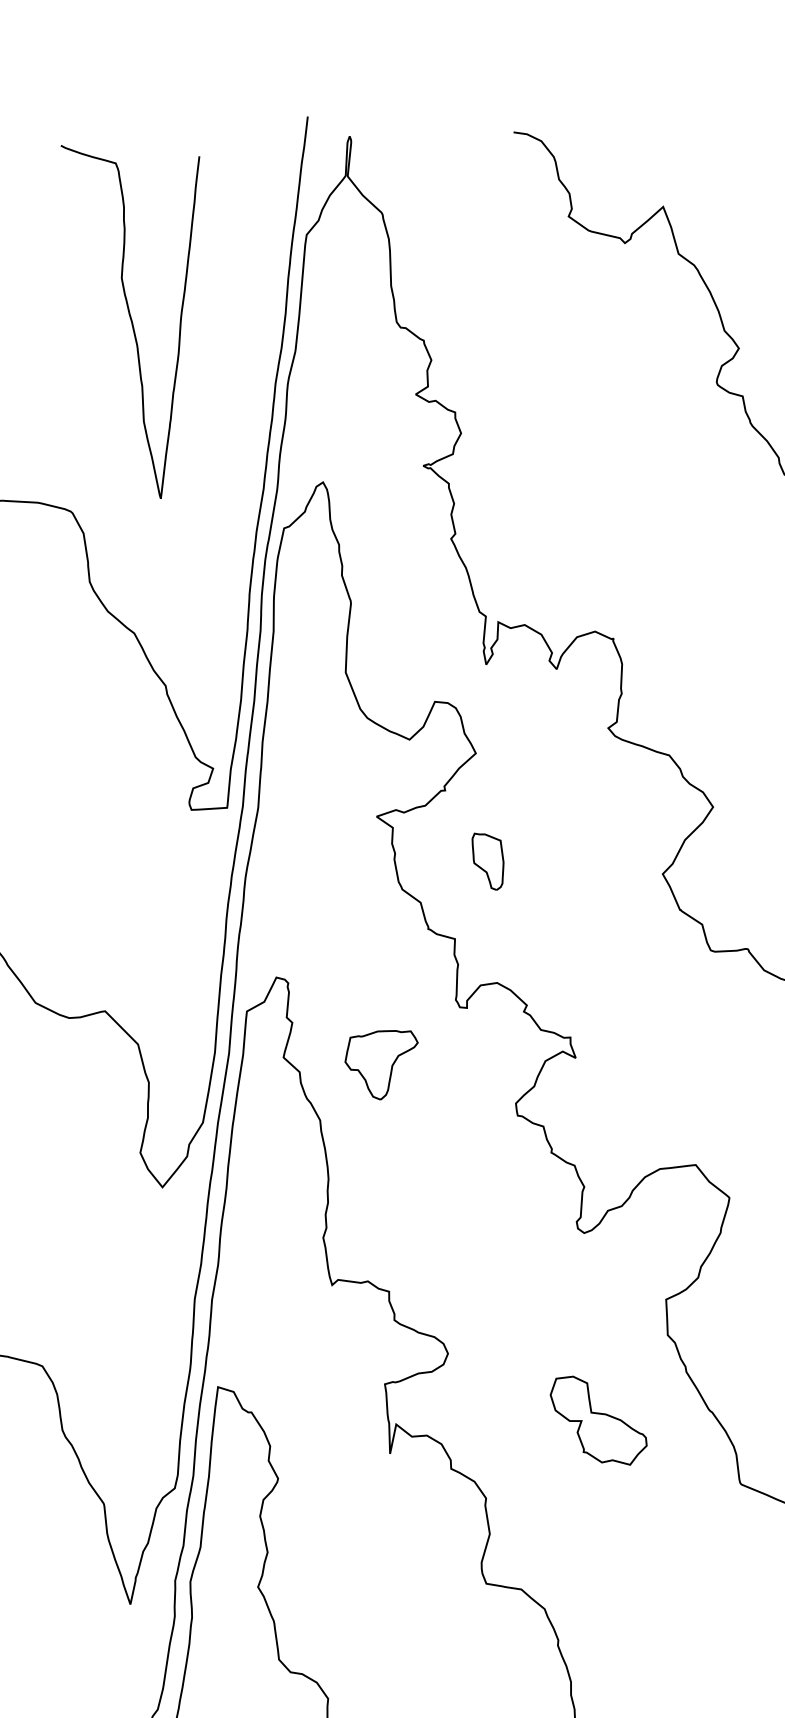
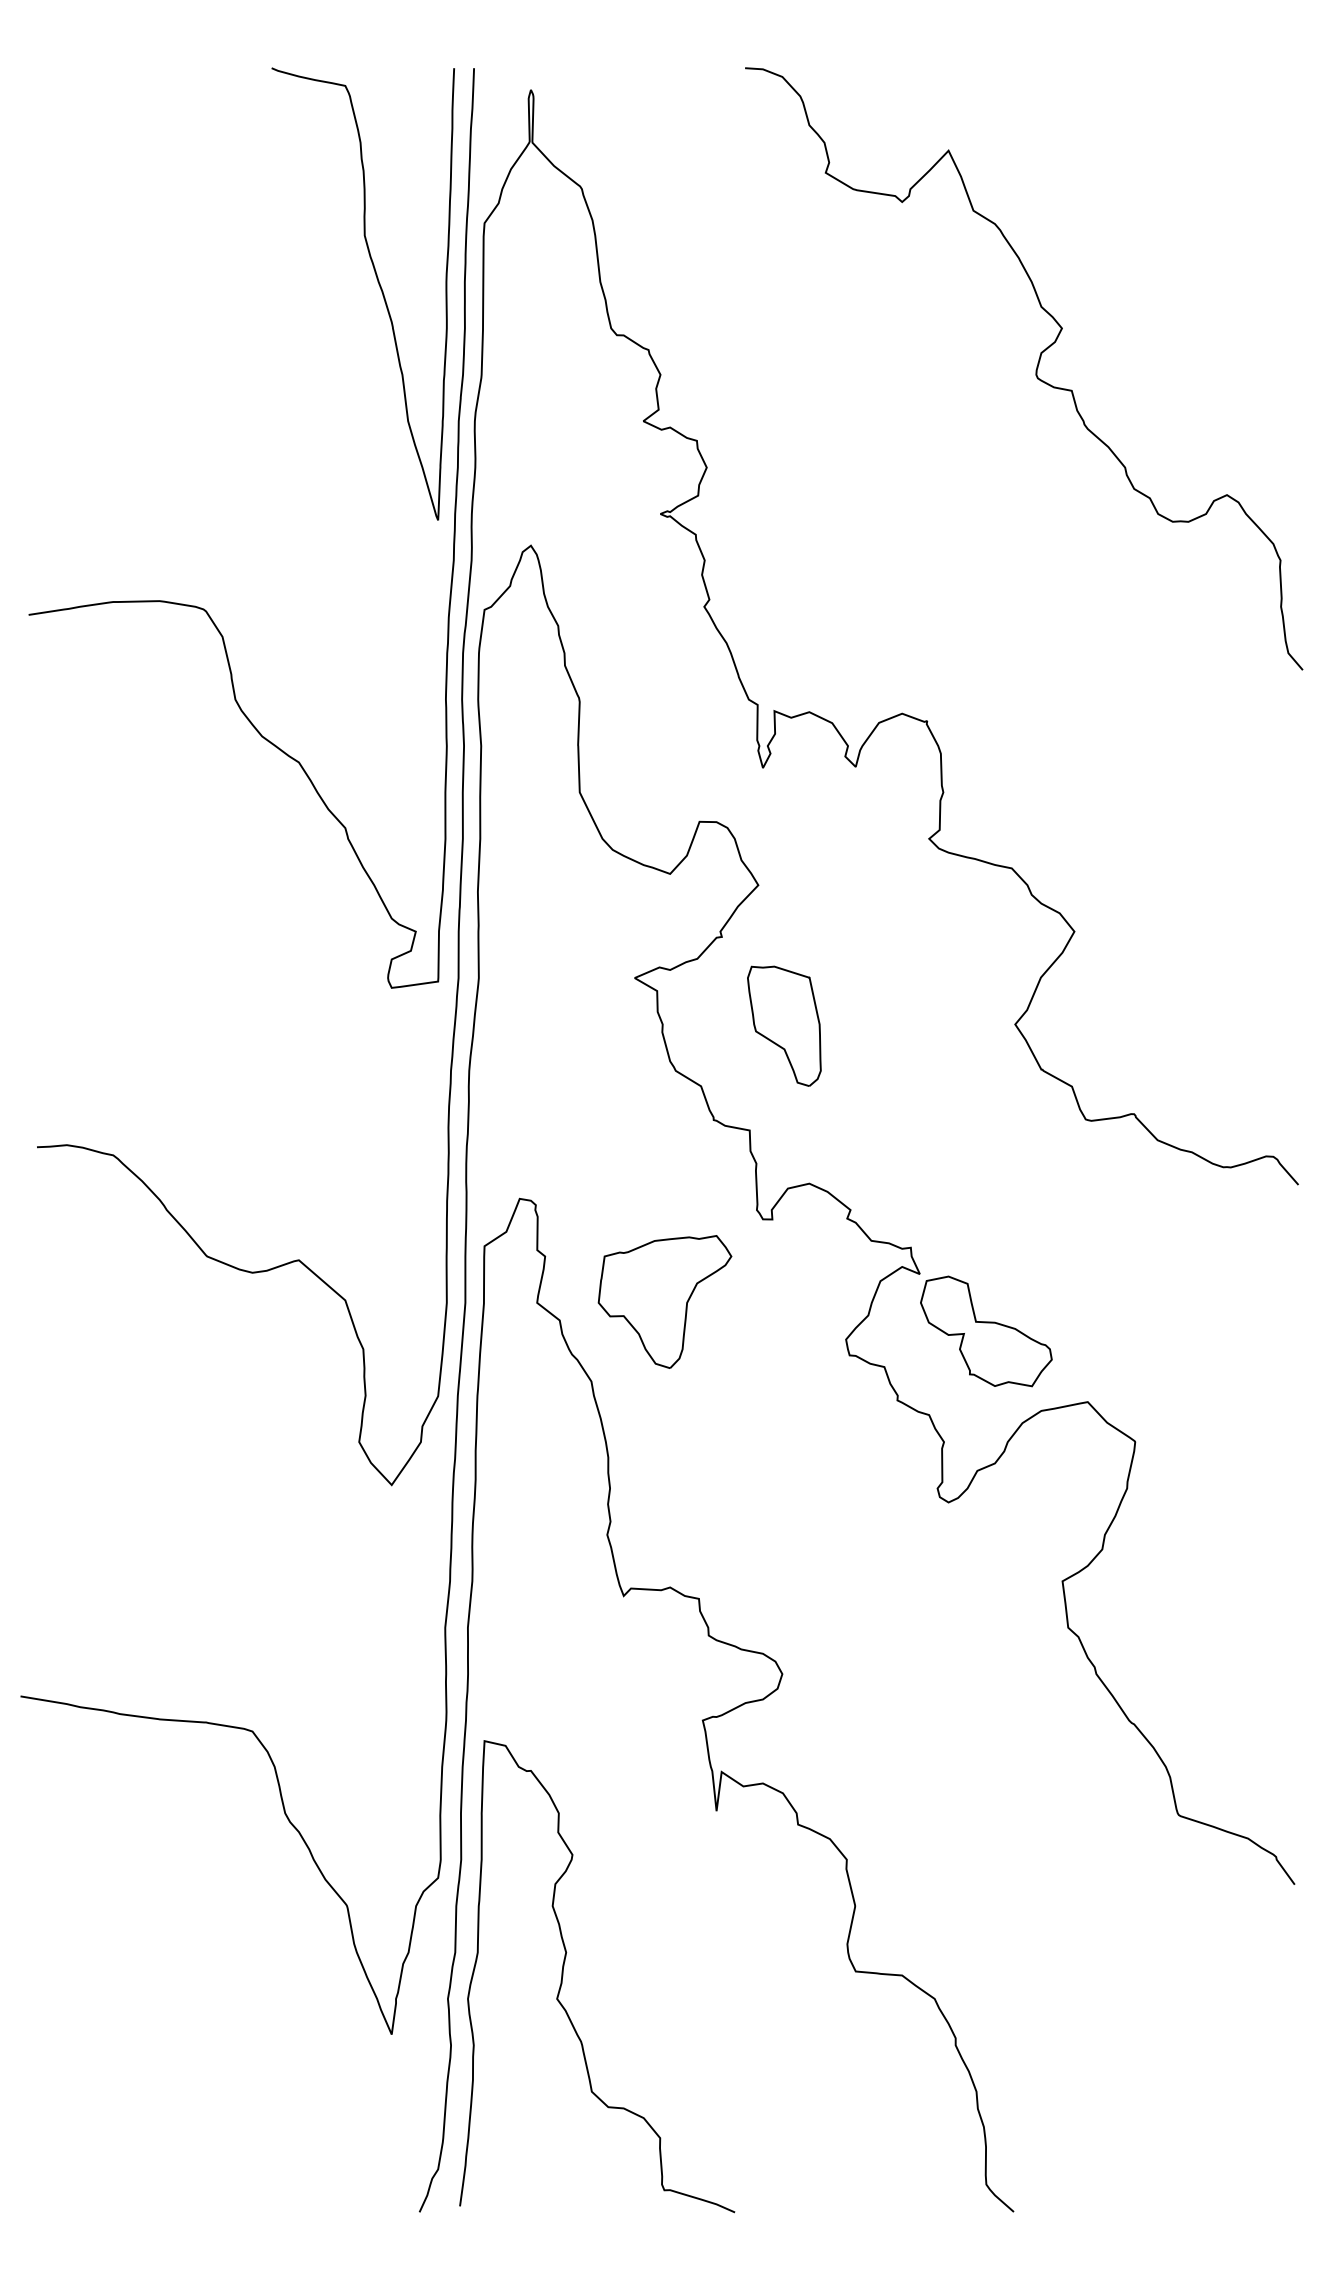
curve: (129, 318) -> (379, 287), moved
part: (487, 861) -> (784, 1025), size x1.67
part: (380, 1063) -> (664, 1301), size x1.43
part: (598, 1420) -> (986, 1331), moved

